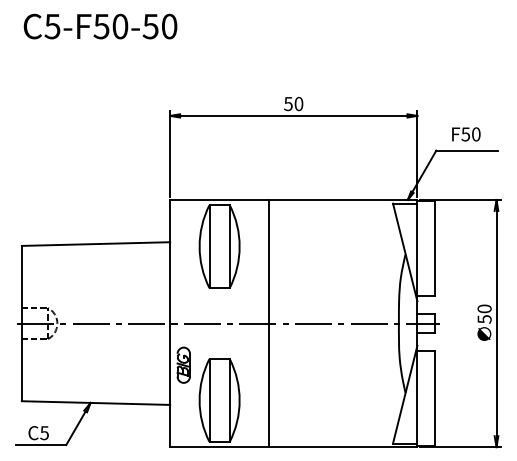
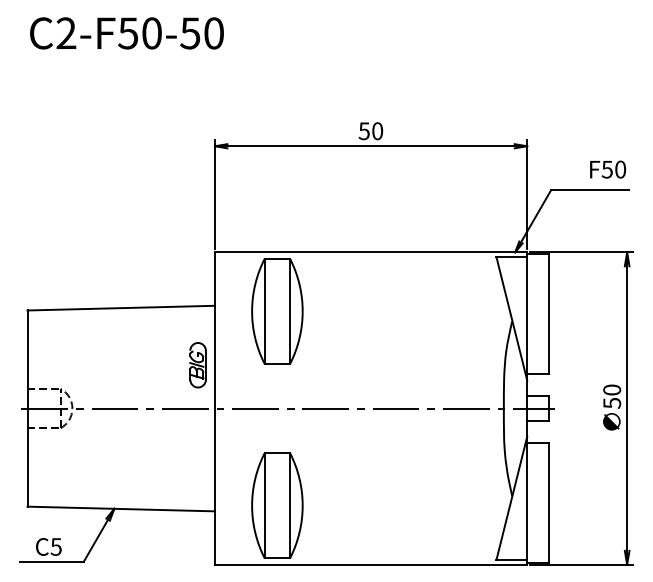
text: (52, 26) -> (66, 33), C5-F50-50 -> C2-F50-50
text: (466, 134) -> (608, 169), moved
line: (268, 323) -> (339, 408), removed
part: (183, 365) -> (197, 365), moved

